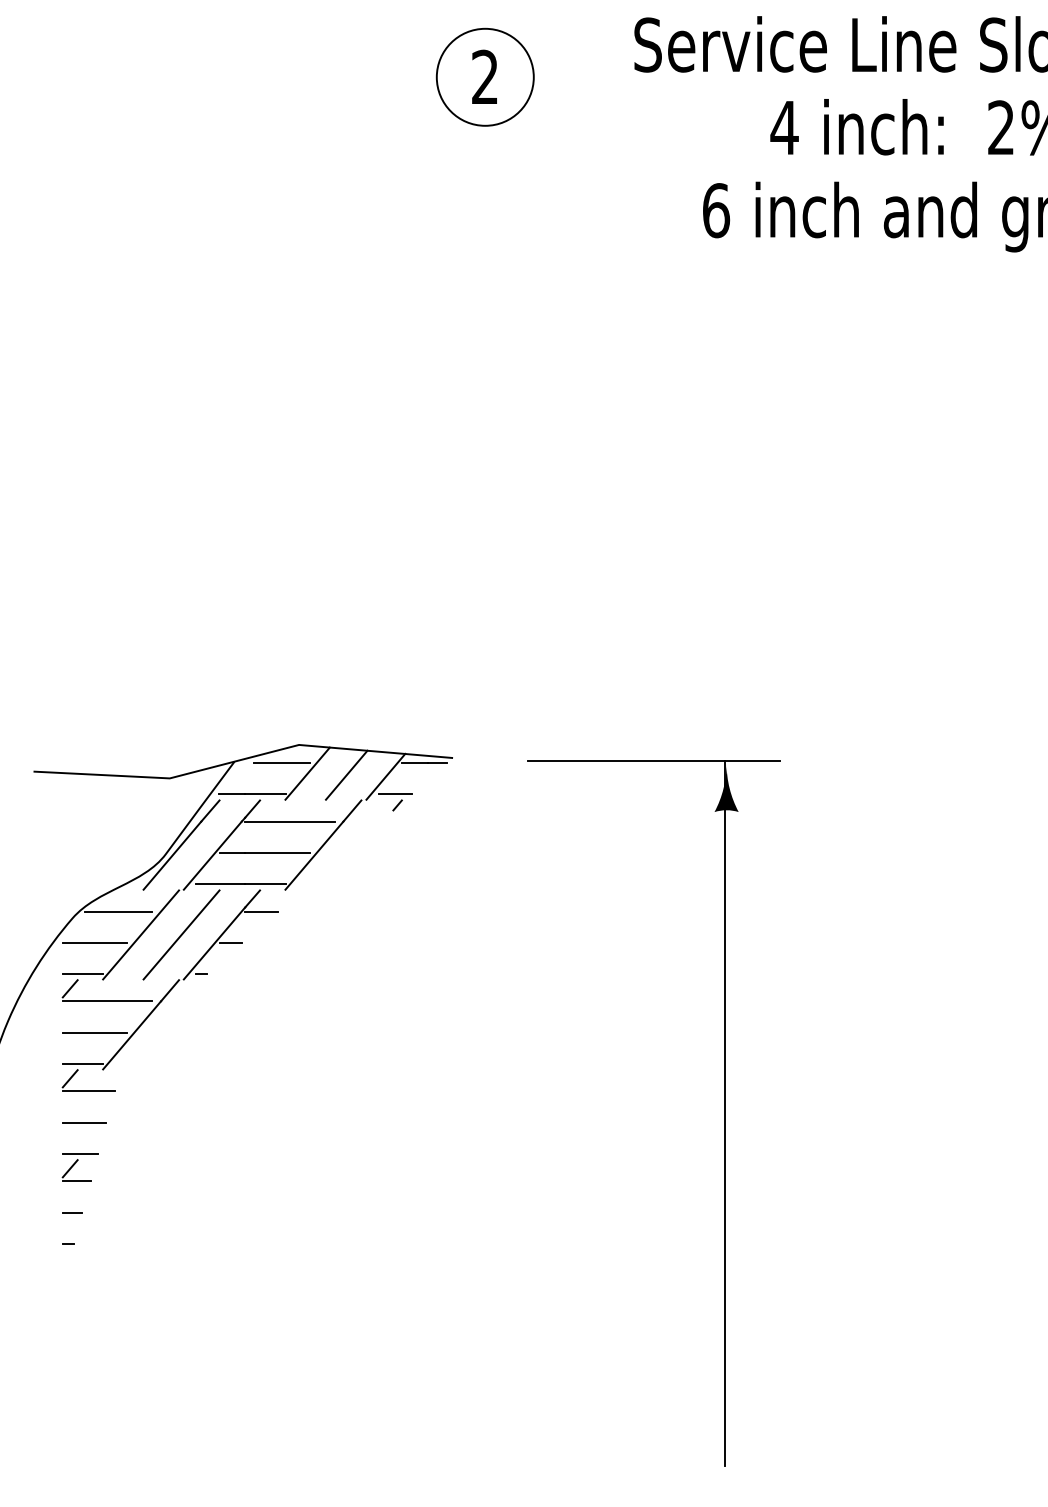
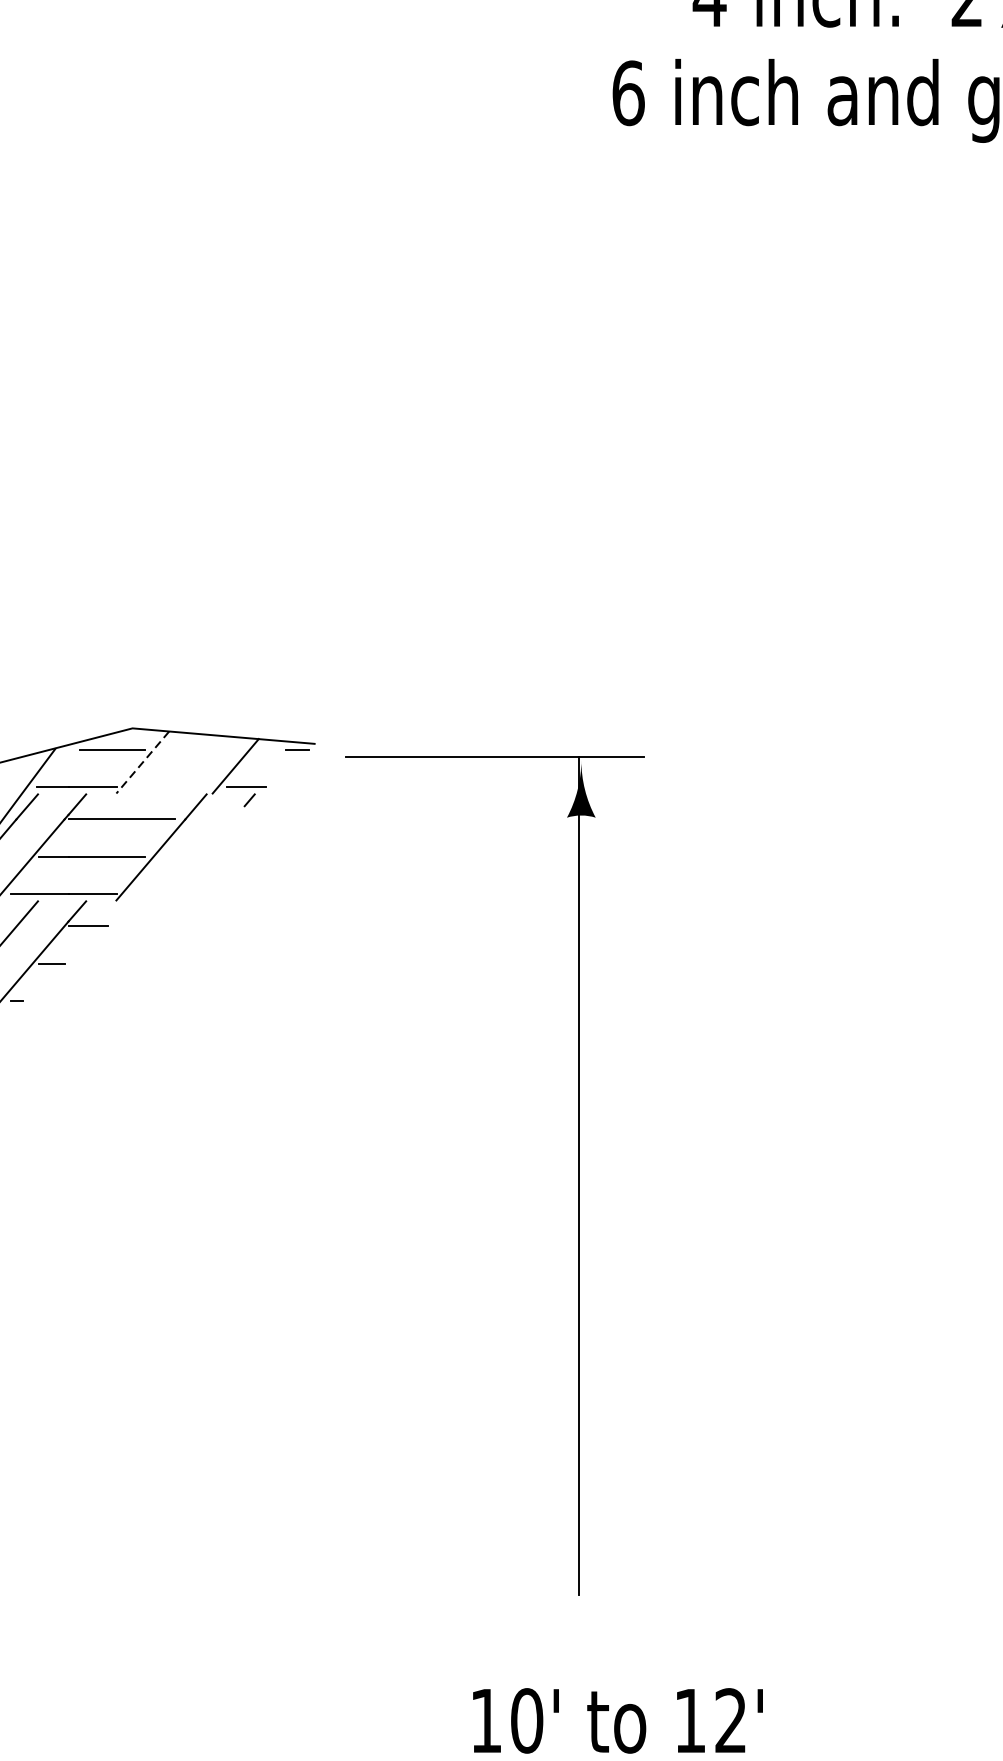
line: (414, 762) -> (269, 749), removed
line: (307, 774) -> (142, 763), solid -> dashed
line: (346, 774) -> (188, 763), removed
part: (724, 1113) -> (578, 1175), moved

